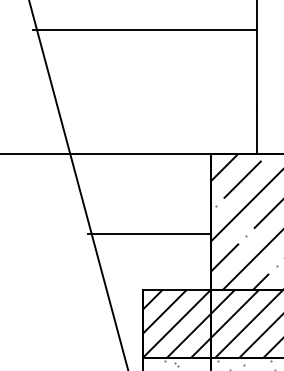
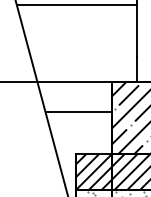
line: (143, 29) -> (76, 4), moved
line: (149, 234) -> (79, 111), moved

